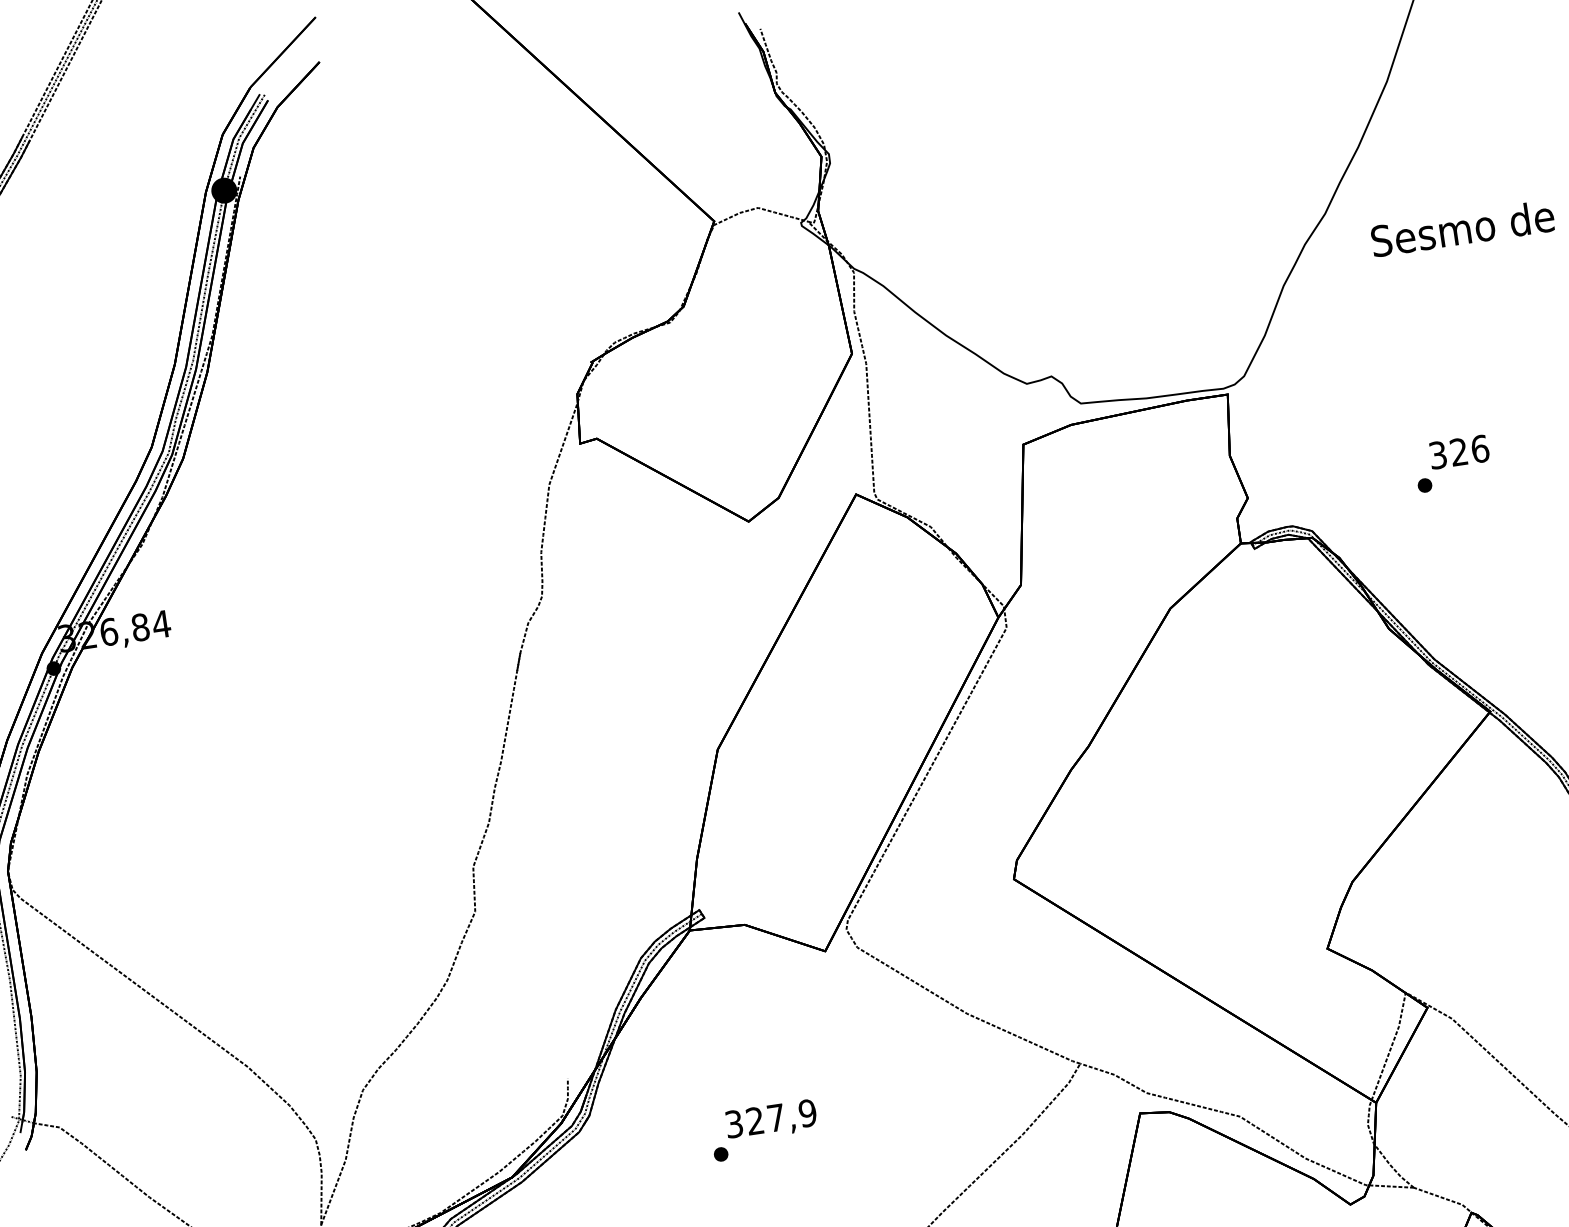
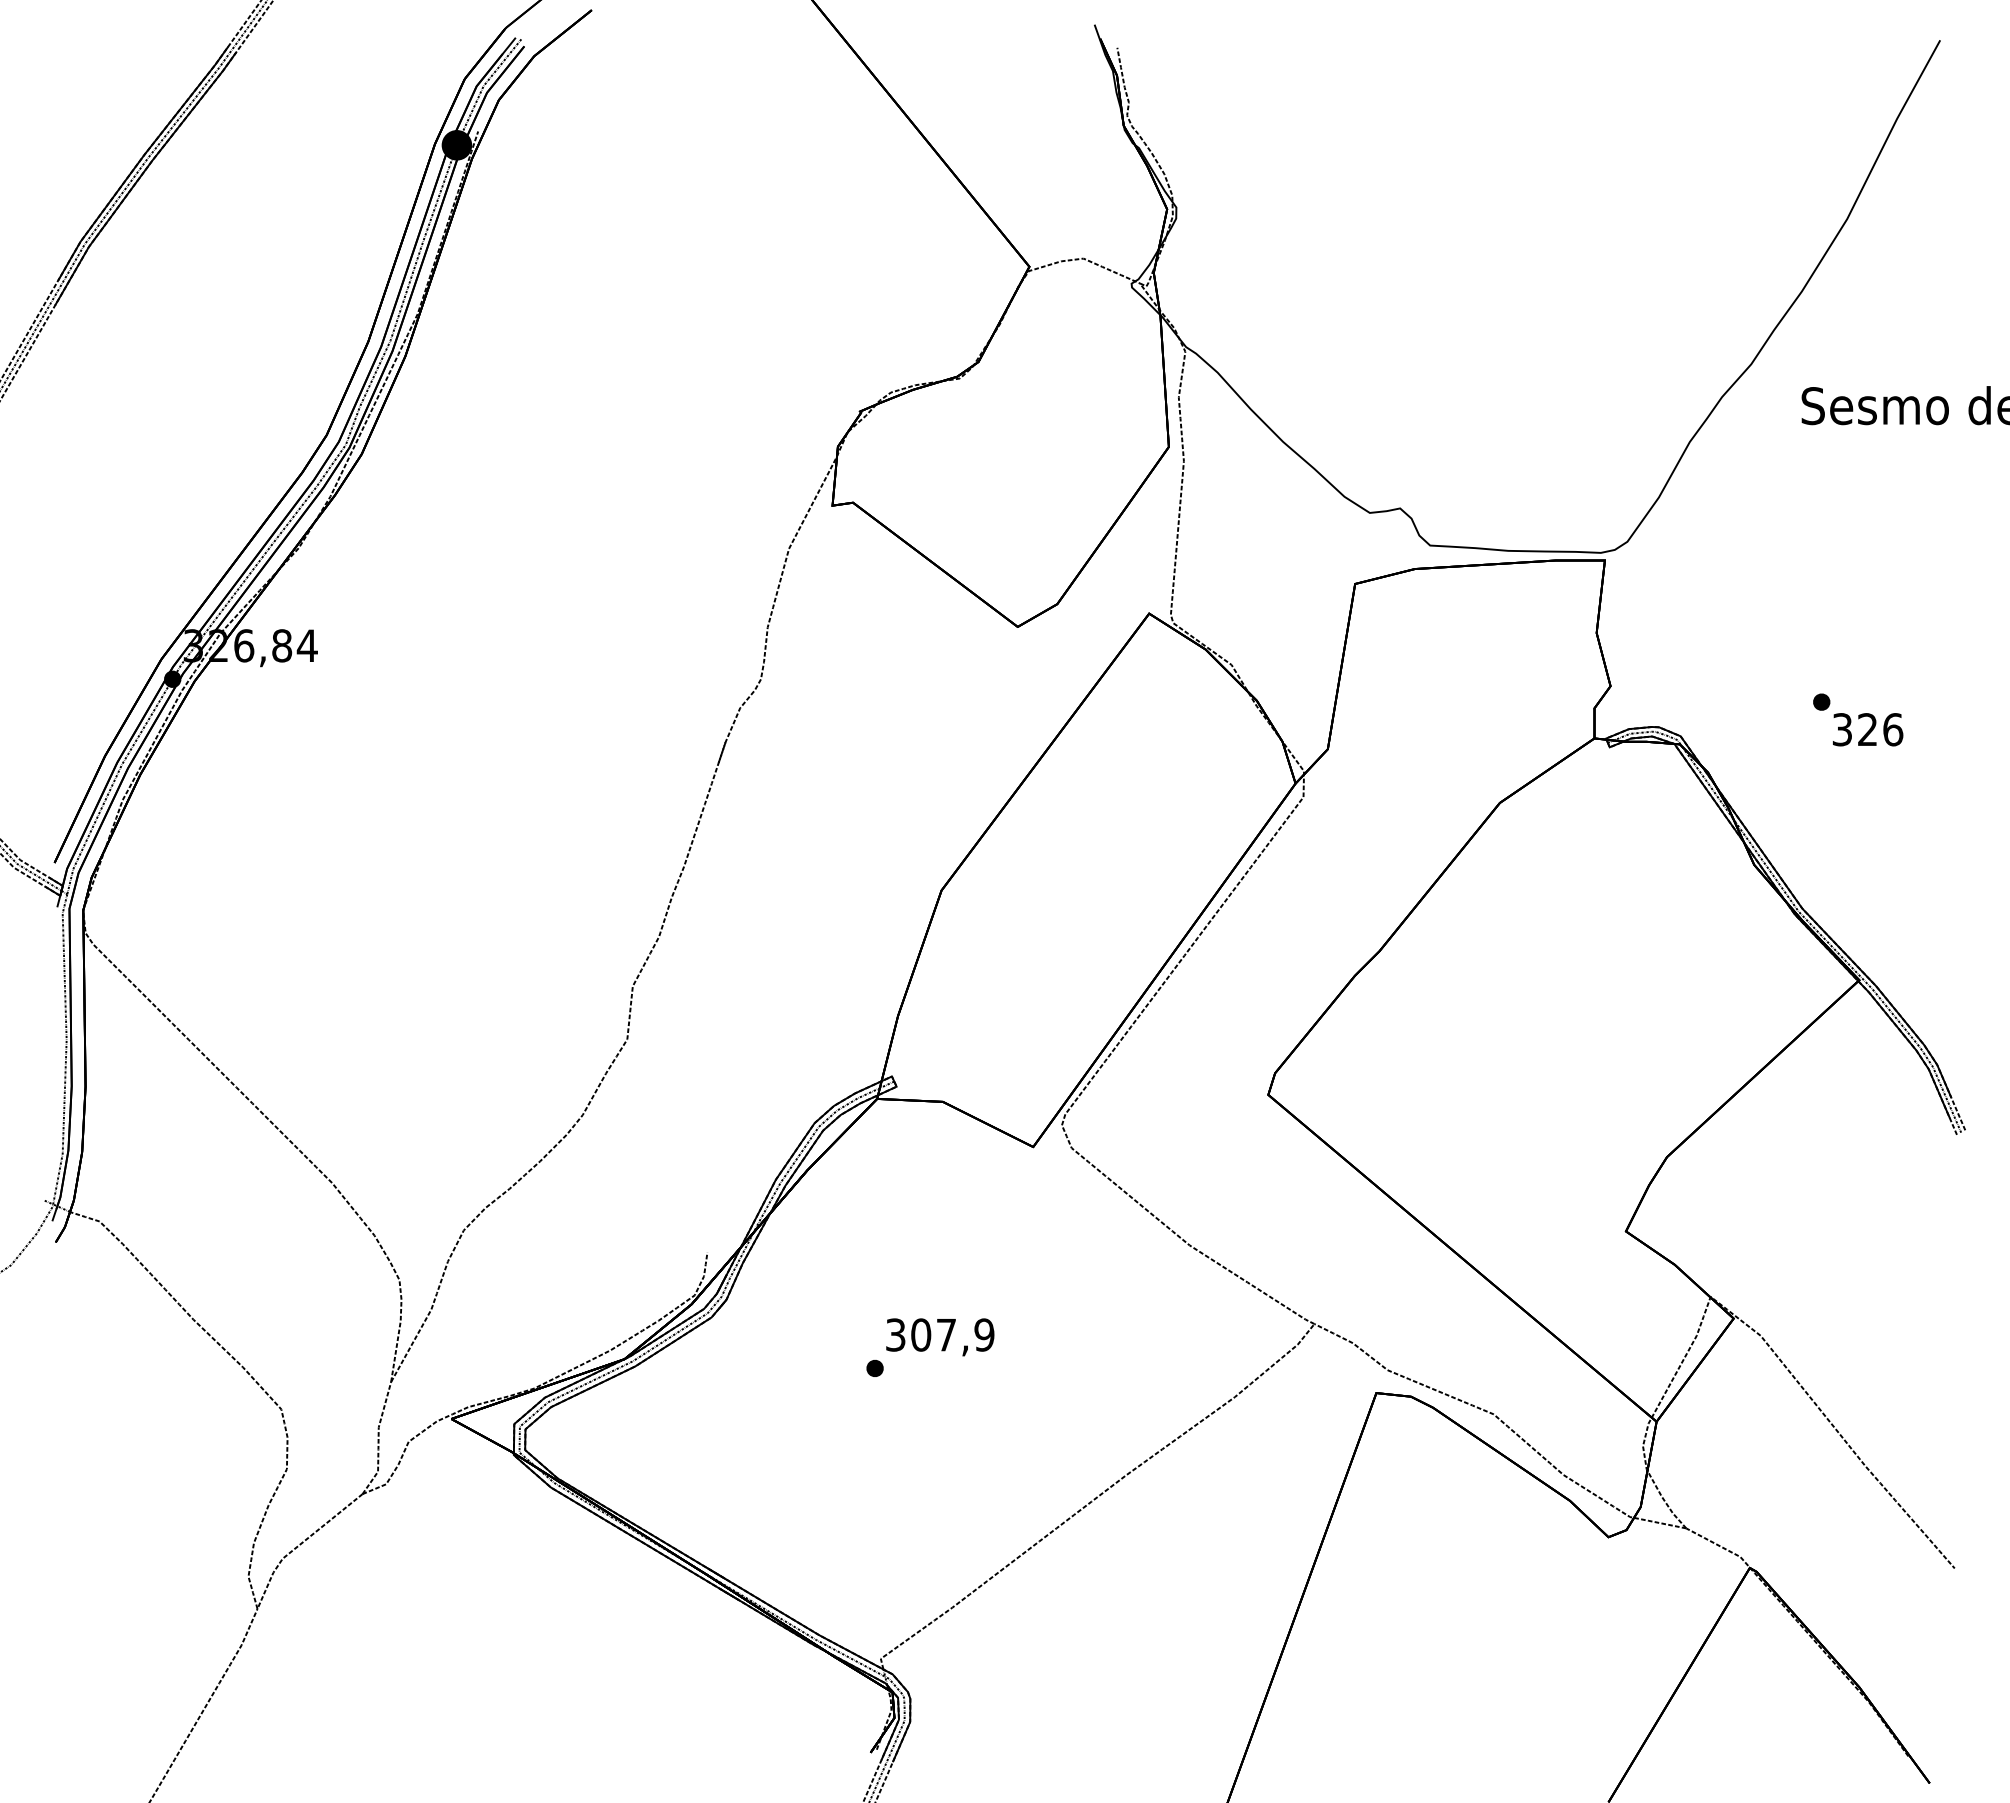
text: (1459, 451) -> (1868, 729), moved
text: (755, 1120) -> (921, 1334), 327,9 -> 307,9

